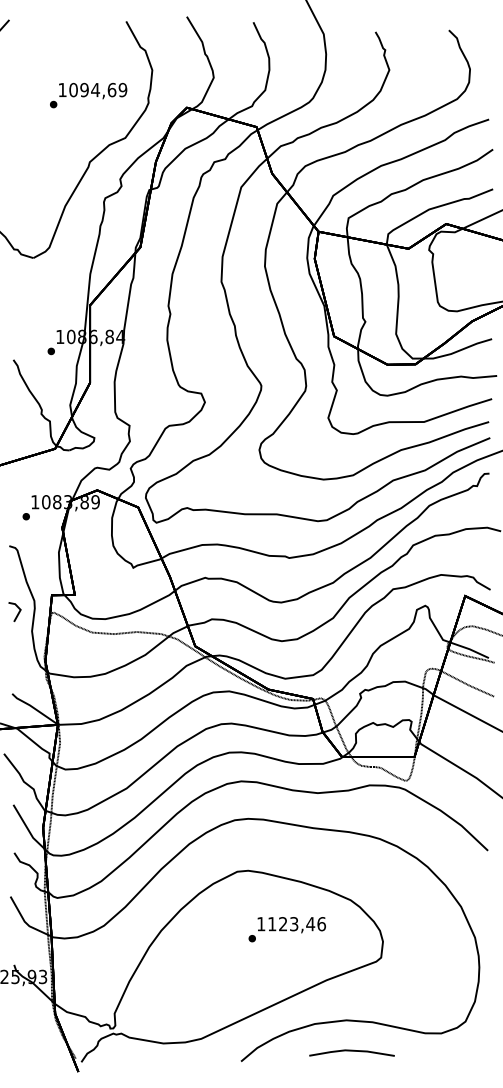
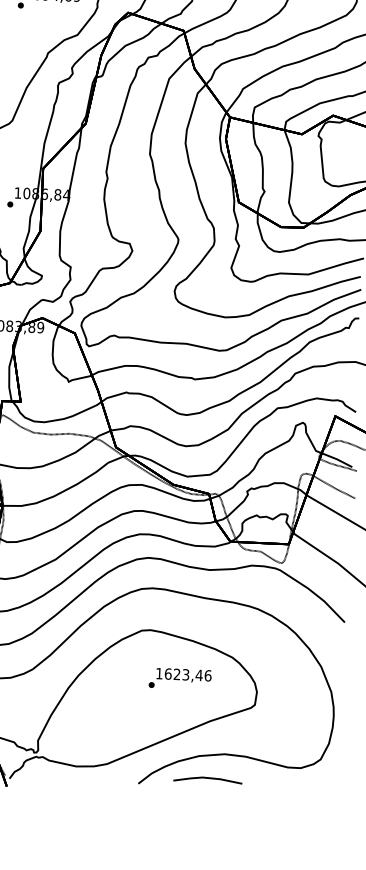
text: (272, 924) -> (168, 674), 1123,46 -> 1623,46
line: (351, 1051) -> (207, 778), moved

